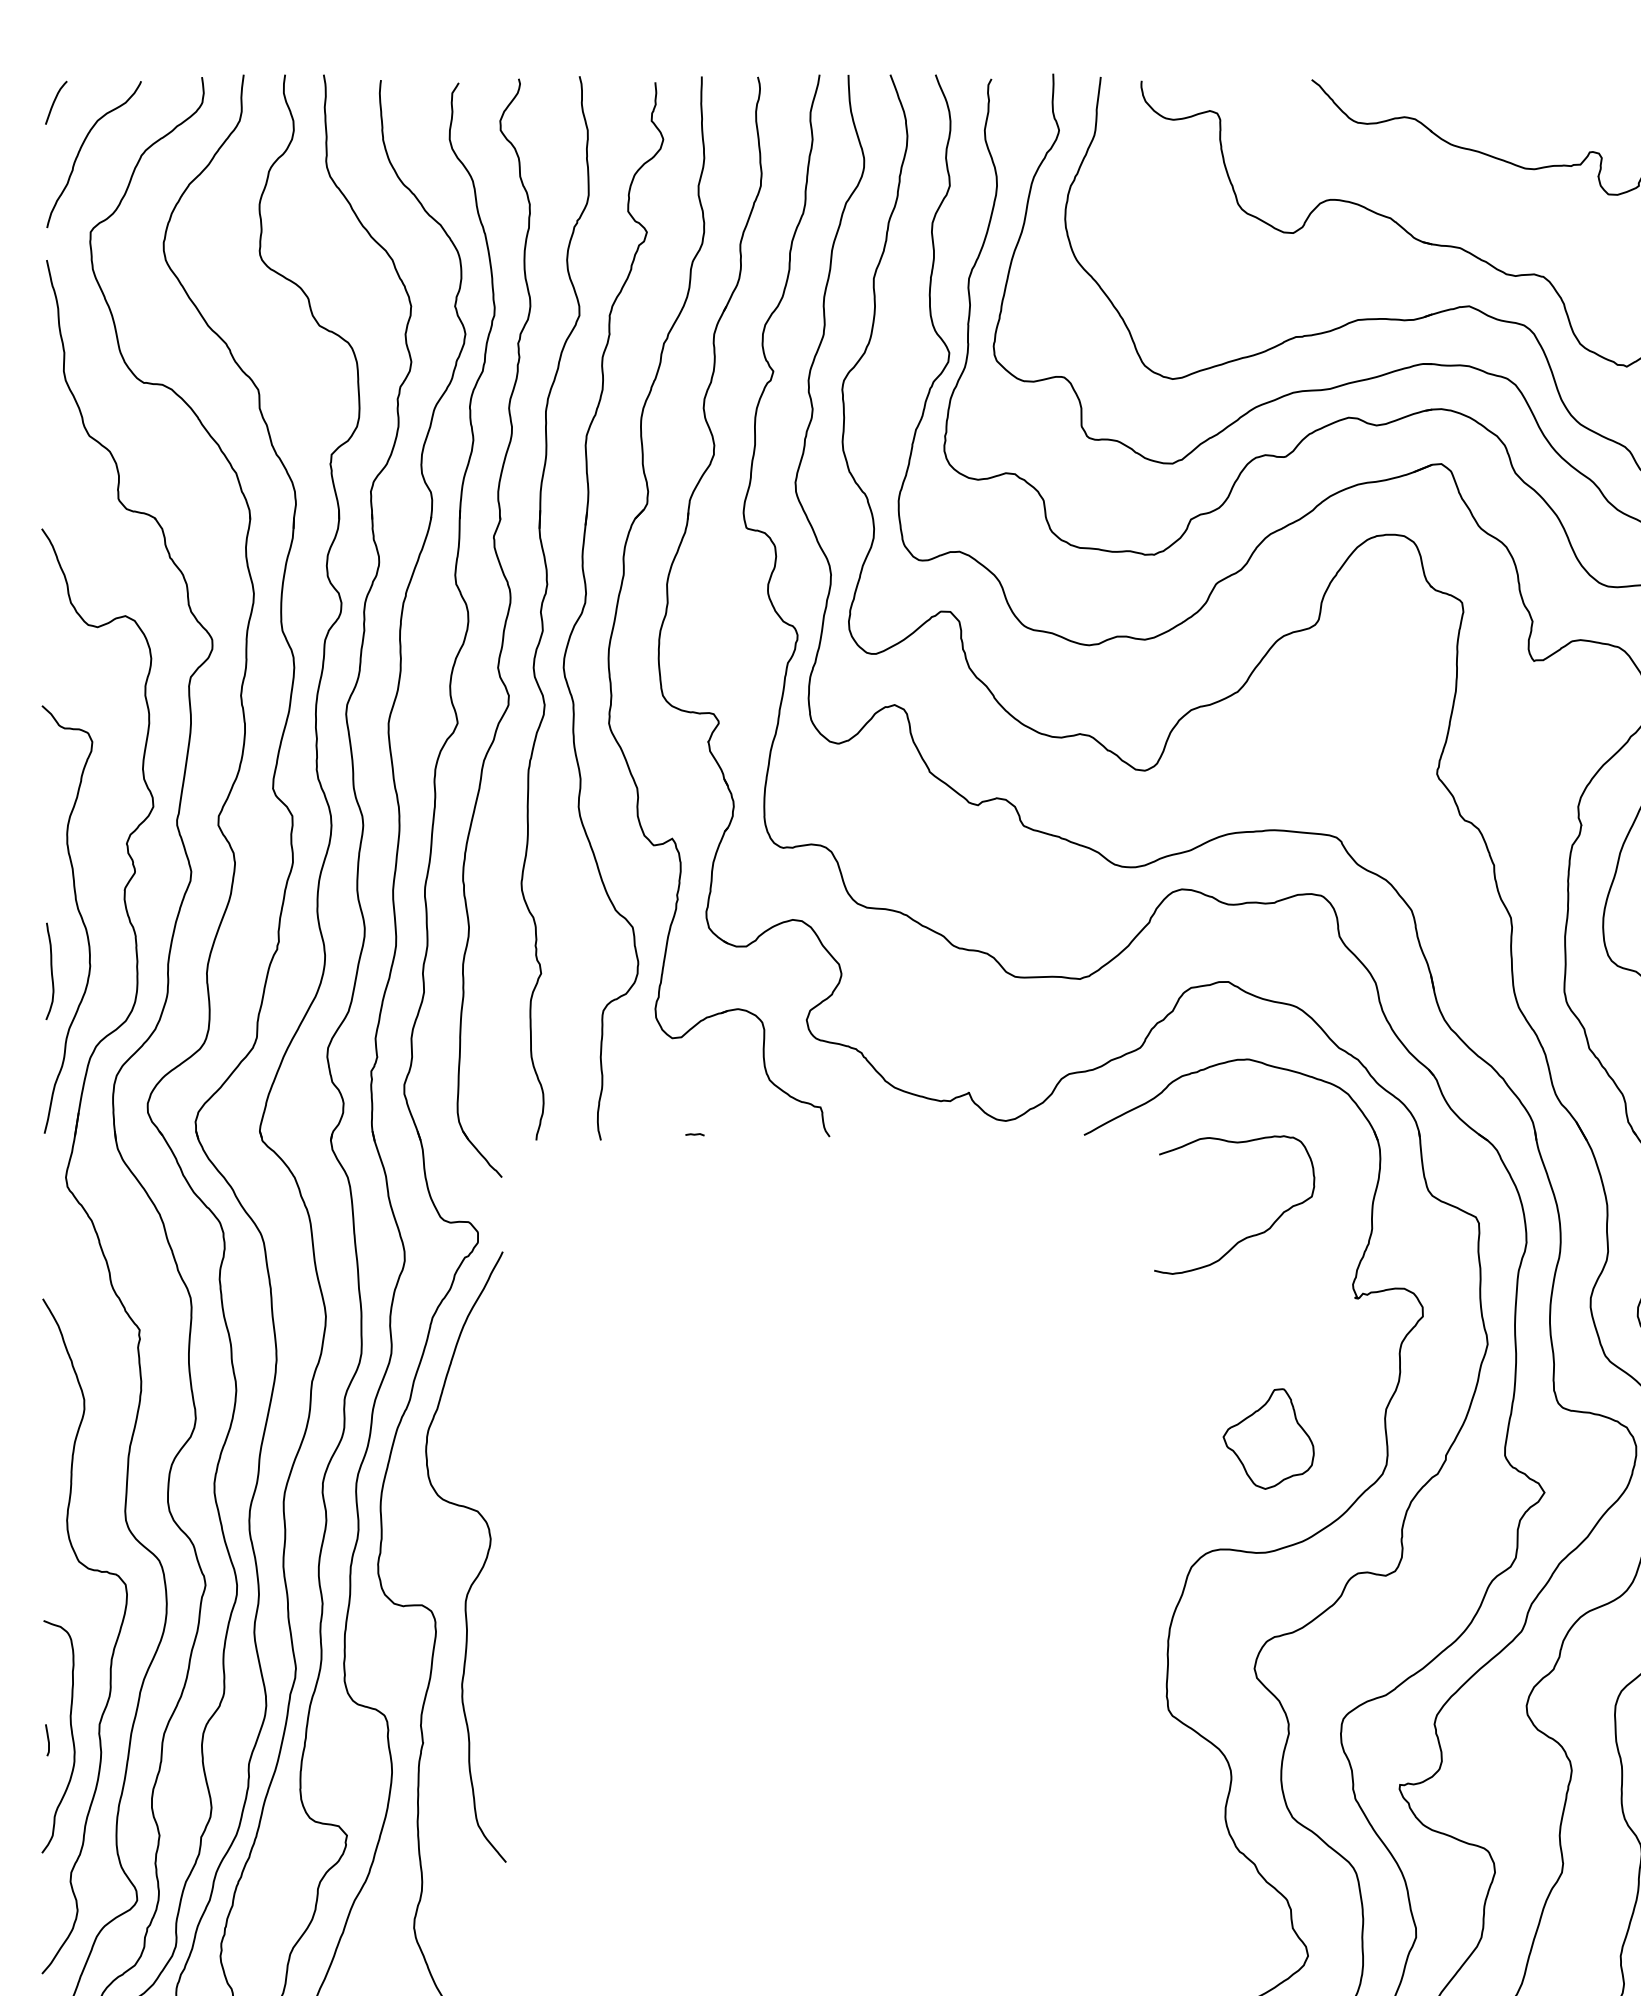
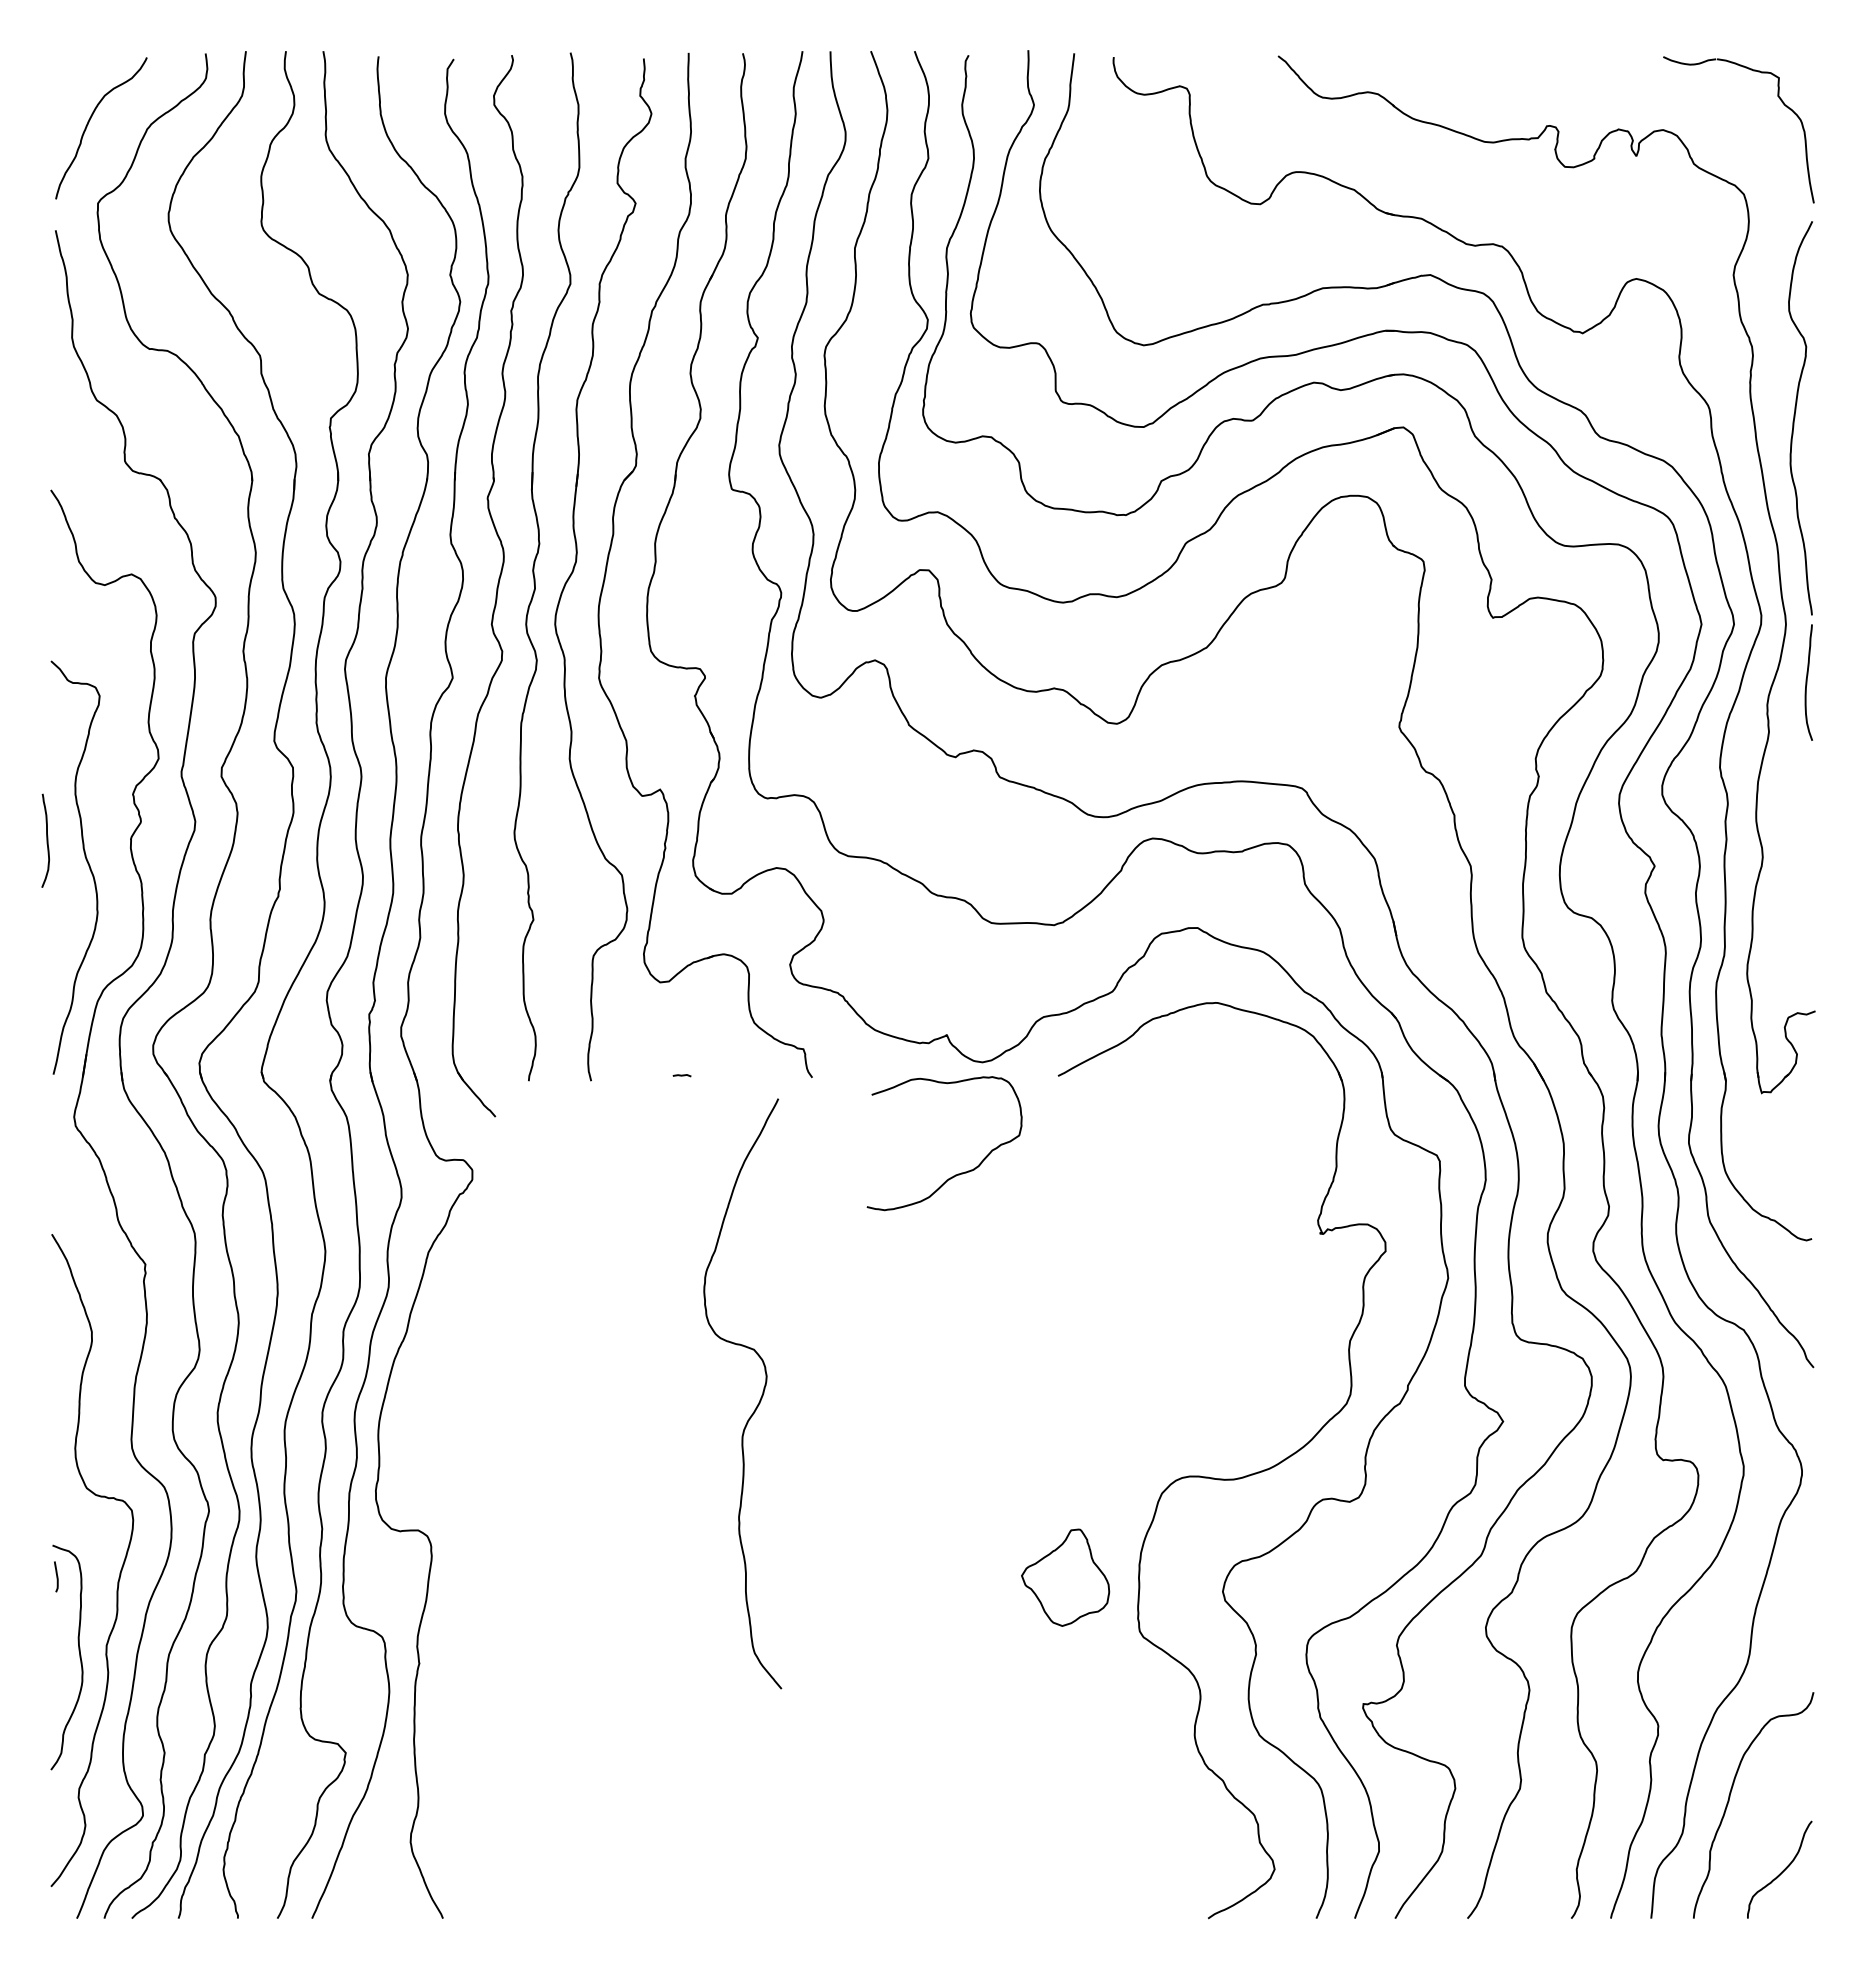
curve: (54, 102) -> (63, 78), removed
curve: (50, 971) -> (46, 840), moved
curve: (1245, 1237) -> (955, 1174), moved
part: (1268, 1438) -> (1065, 1577), moved
curve: (483, 1562) -> (759, 1399), moved
curve: (47, 1739) -> (56, 1576), moved

